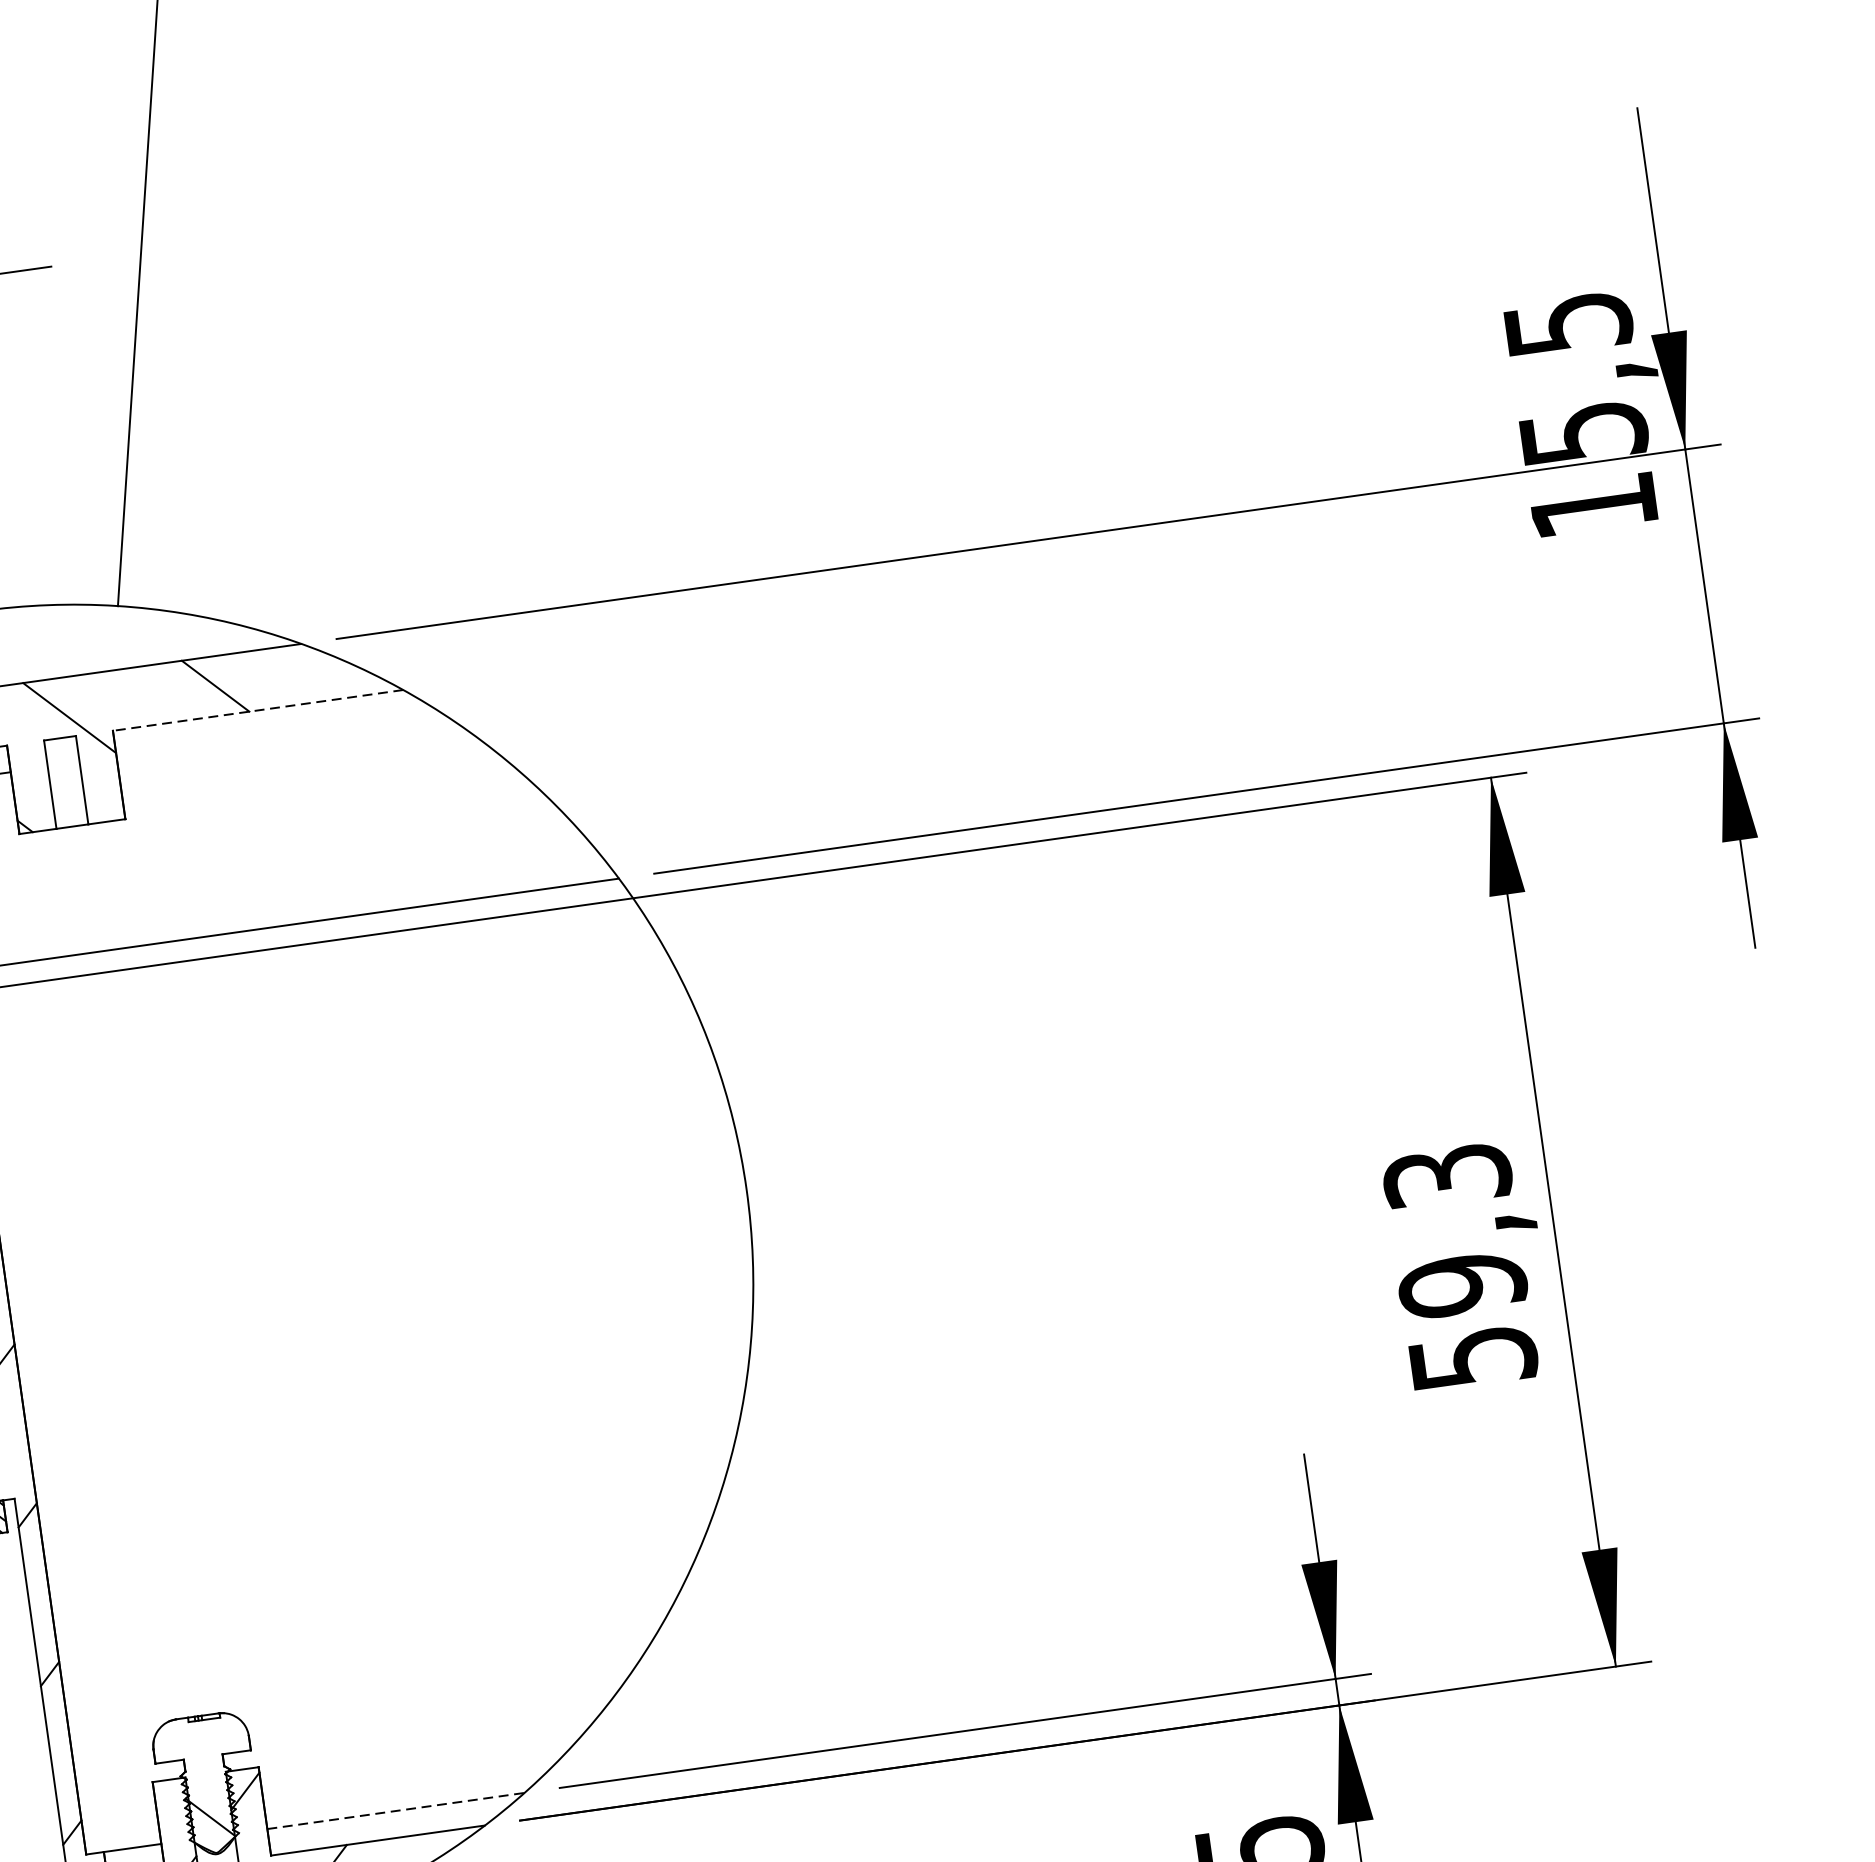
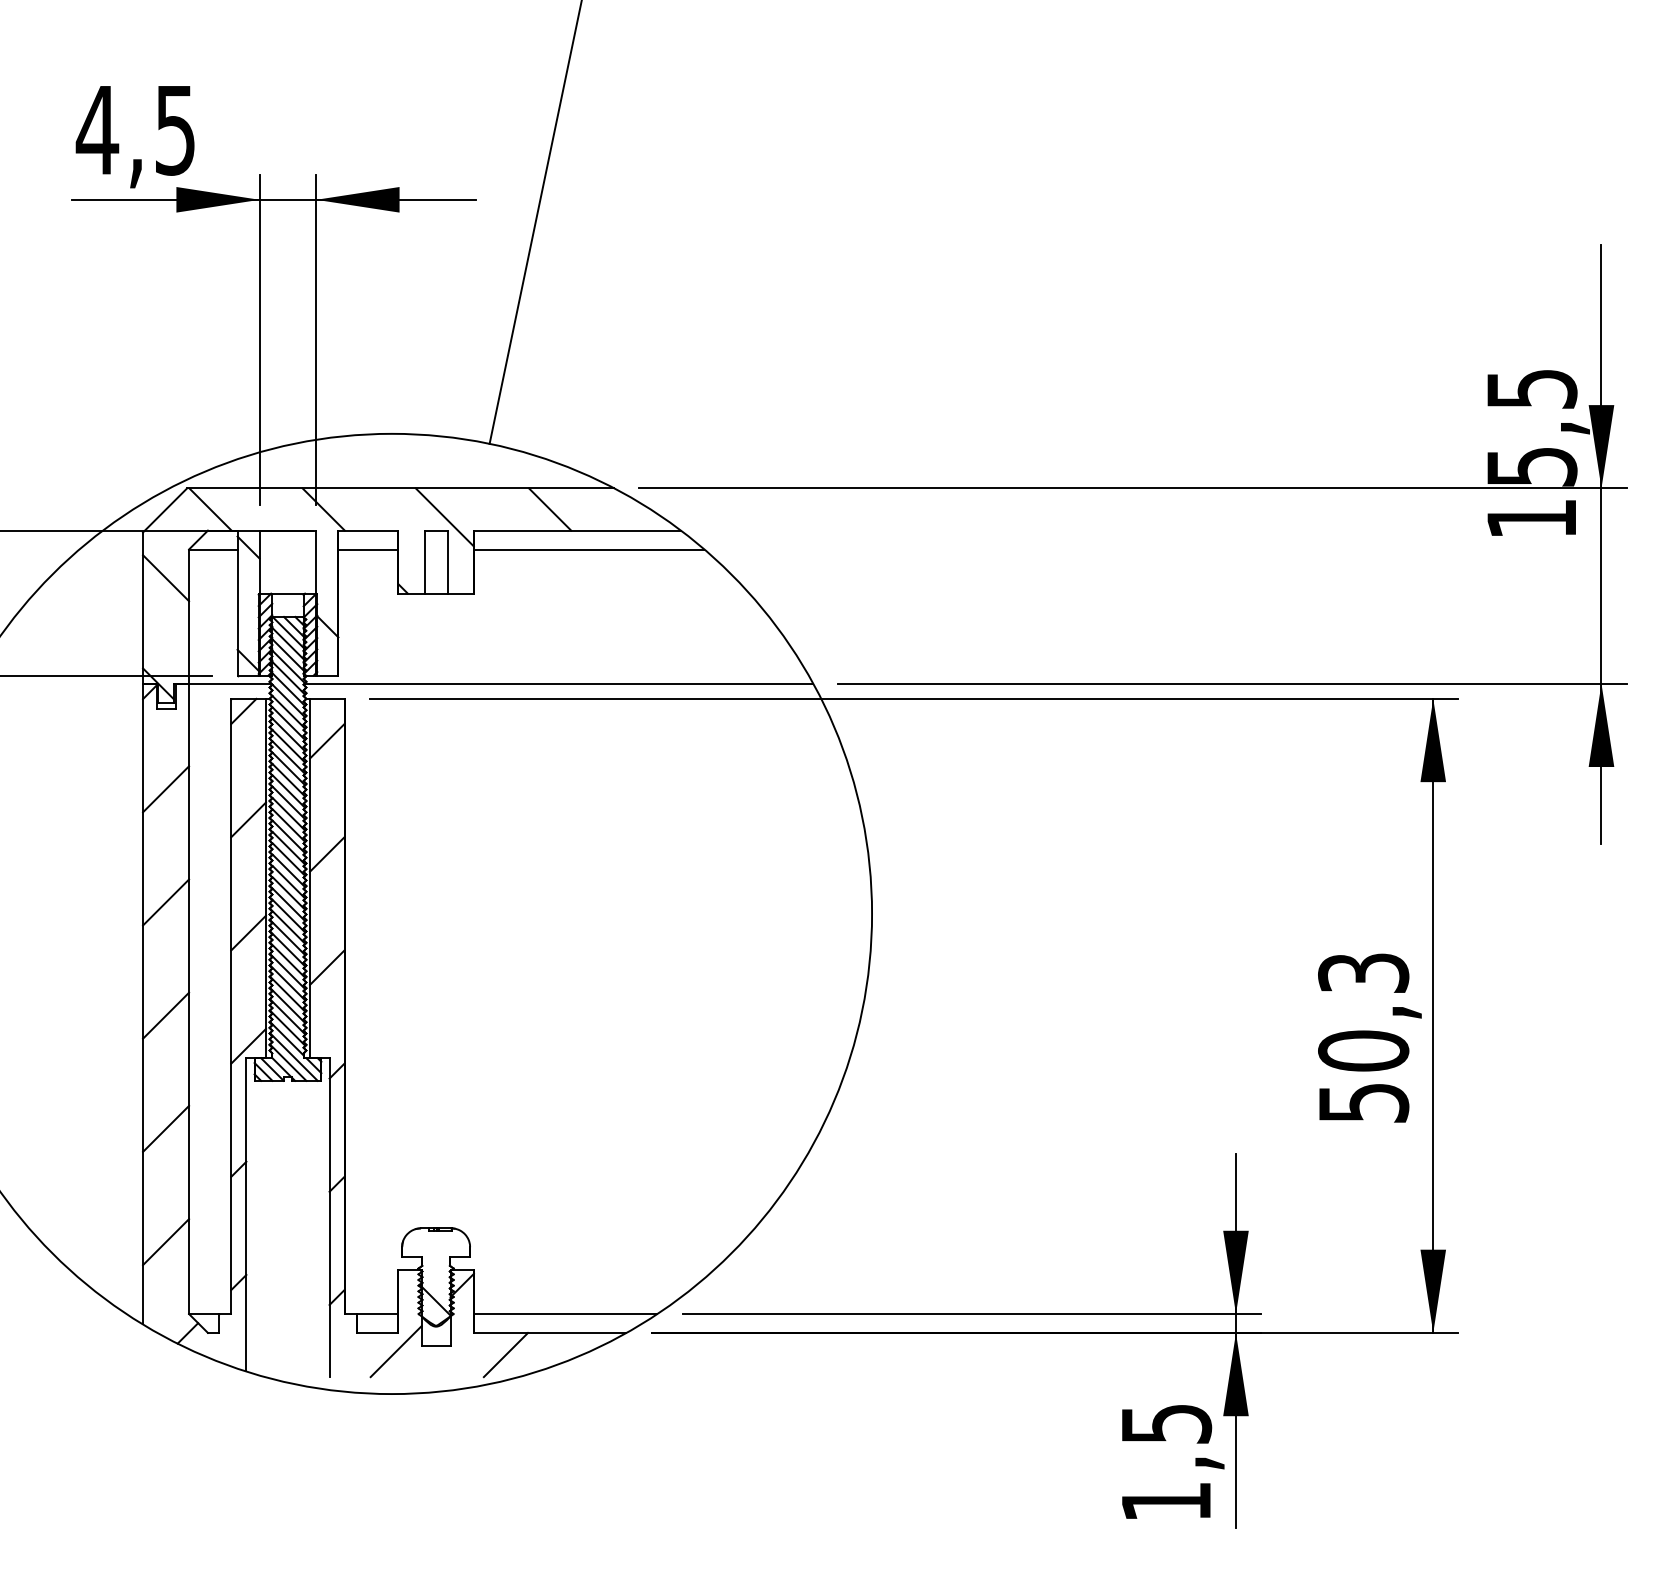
line: (258, 710) -> (577, 530), dashed -> solid
line: (277, 734) -> (588, 549), added
text: (1462, 1284) -> (1363, 1050), 59,3 -> 50,3
line: (395, 1811) -> (565, 1314), dashed -> solid

